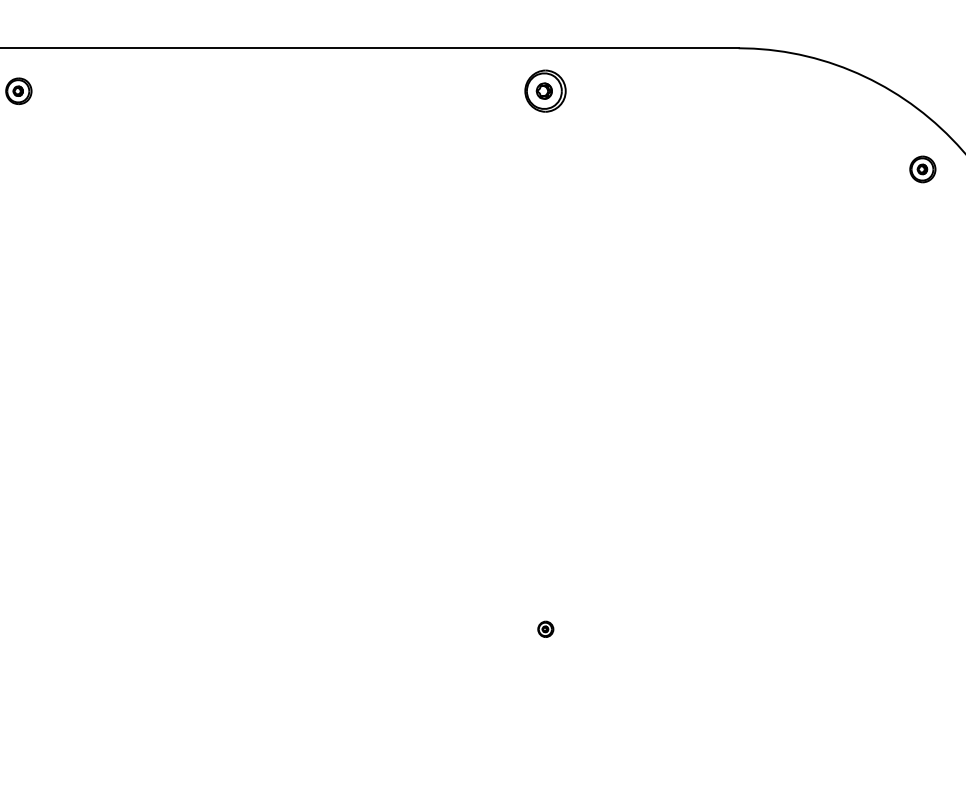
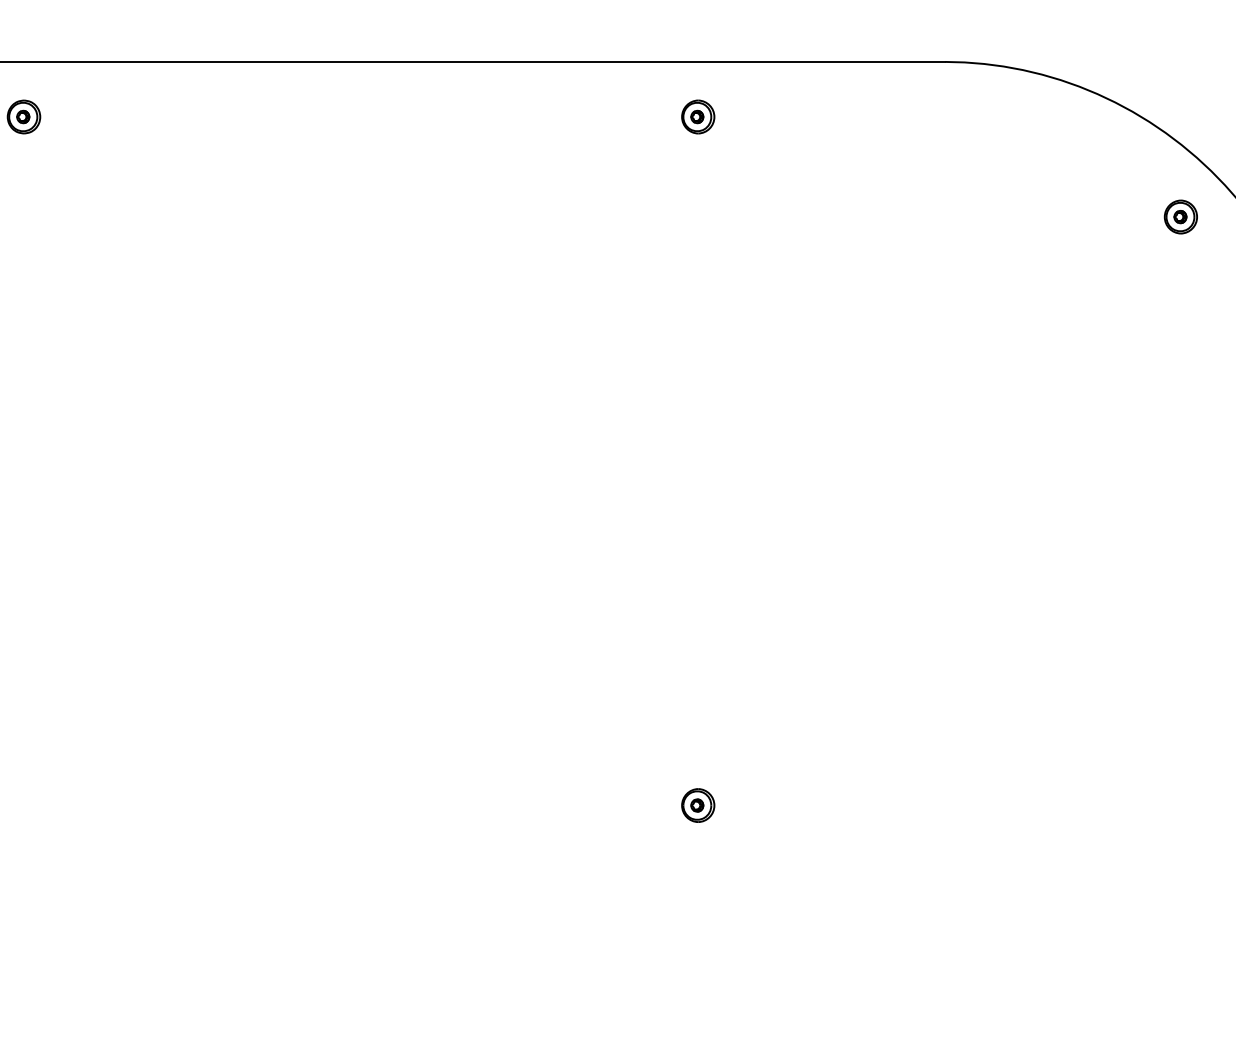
part: (545, 91) -> (697, 117), size x0.62
part: (545, 629) -> (697, 805), size x1.67

